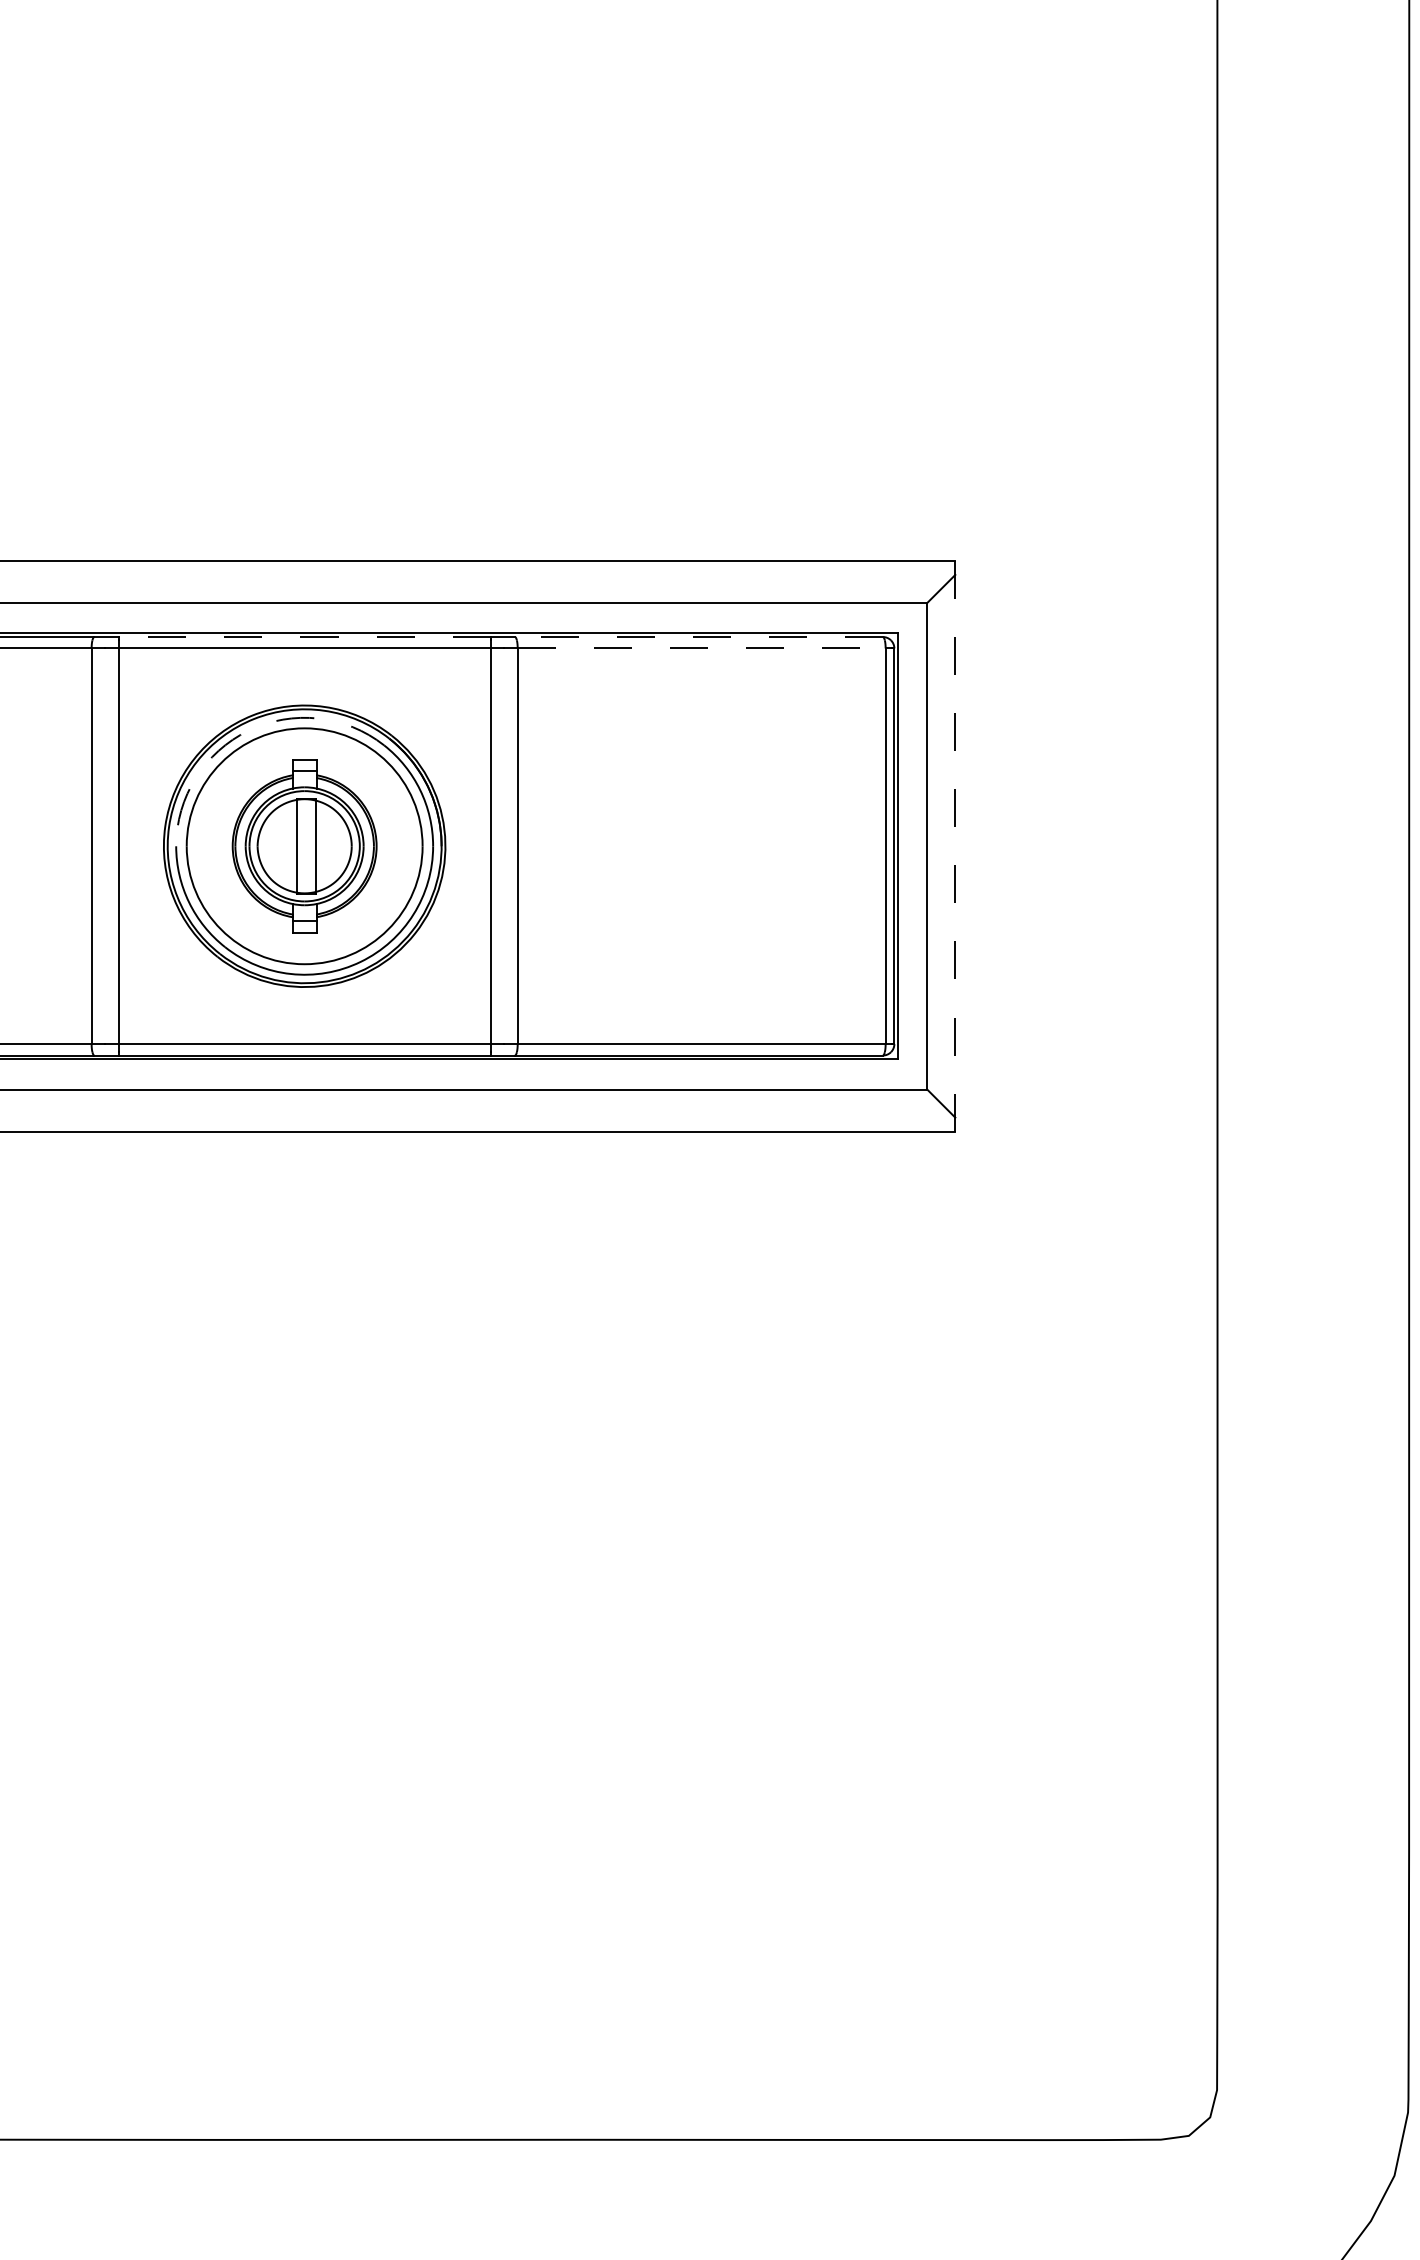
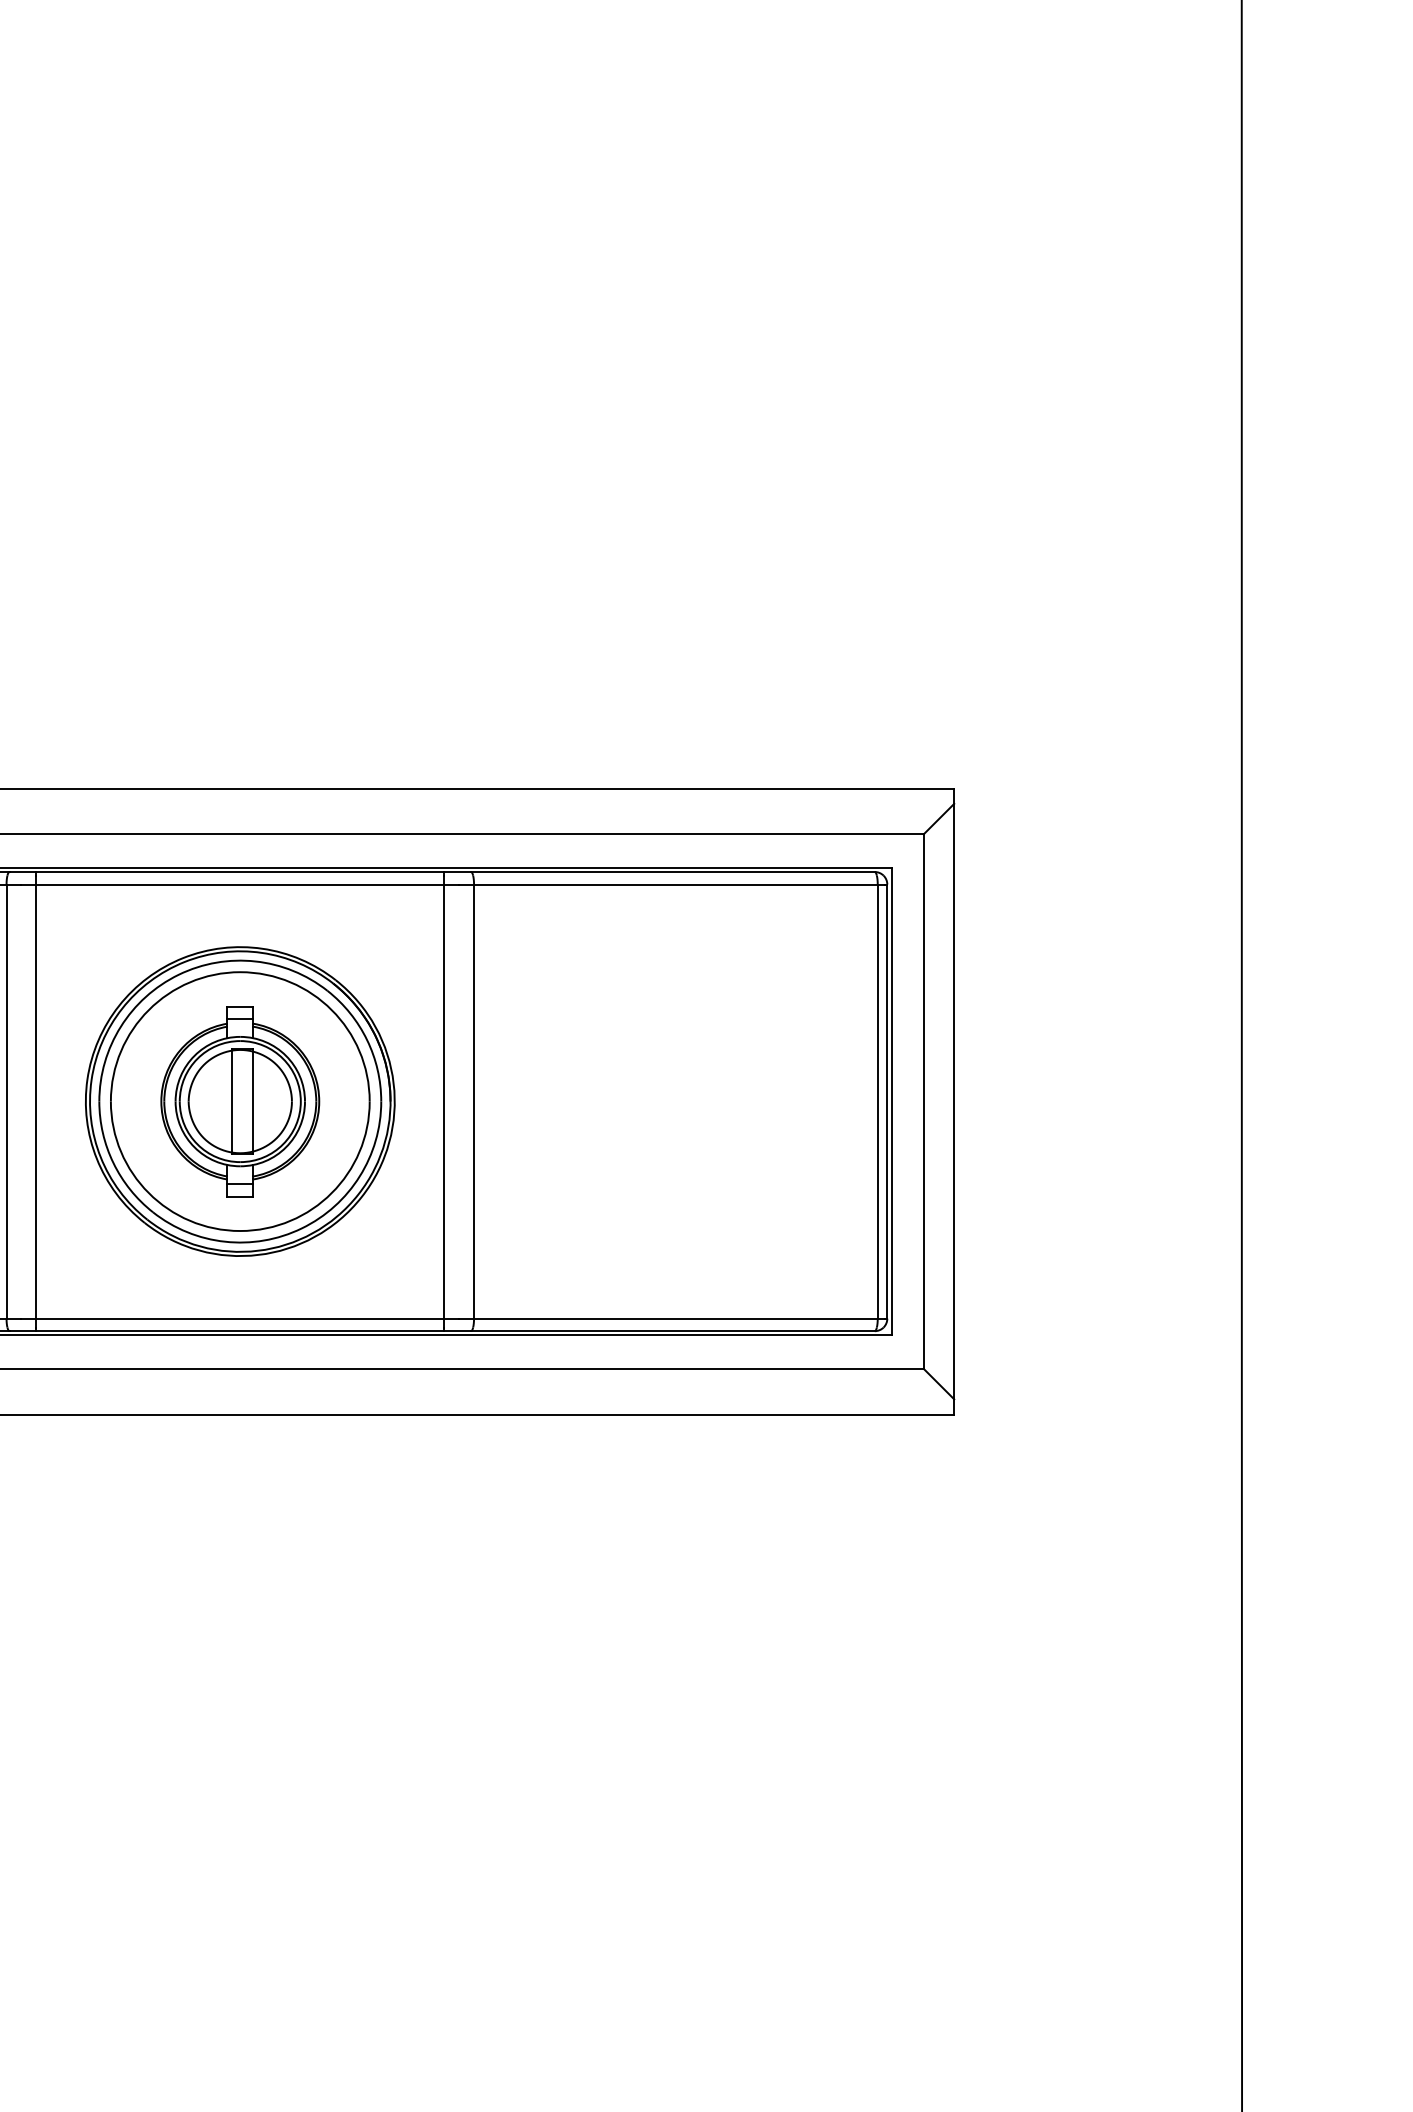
line: (304, 637) -> (240, 872), dashed -> solid
line: (698, 637) -> (672, 872), dashed -> solid
line: (701, 648) -> (675, 884), dashed -> solid
arc: (248, 730) -> (178, 974), dashed -> solid
line: (955, 845) -> (954, 1100), dashed -> solid

